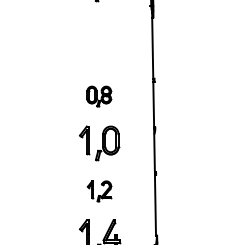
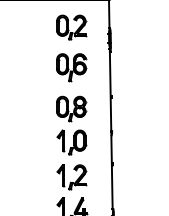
part: (99, 39) -> (71, 67), added
part: (99, 96) -> (71, 108), size x1.67
part: (99, 191) -> (71, 177), size x1.67

